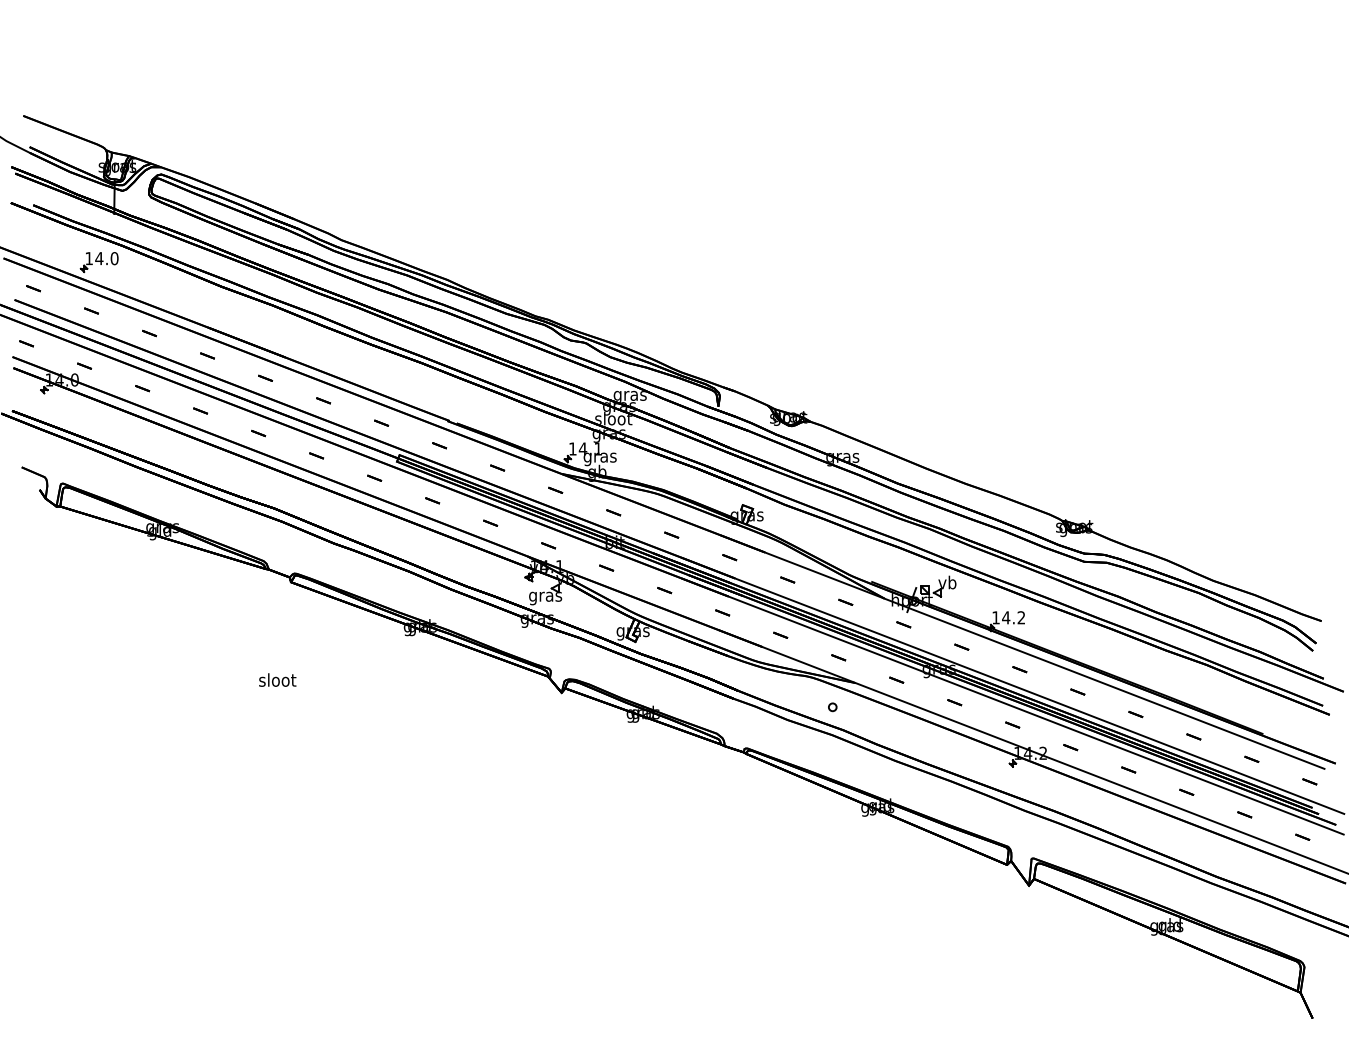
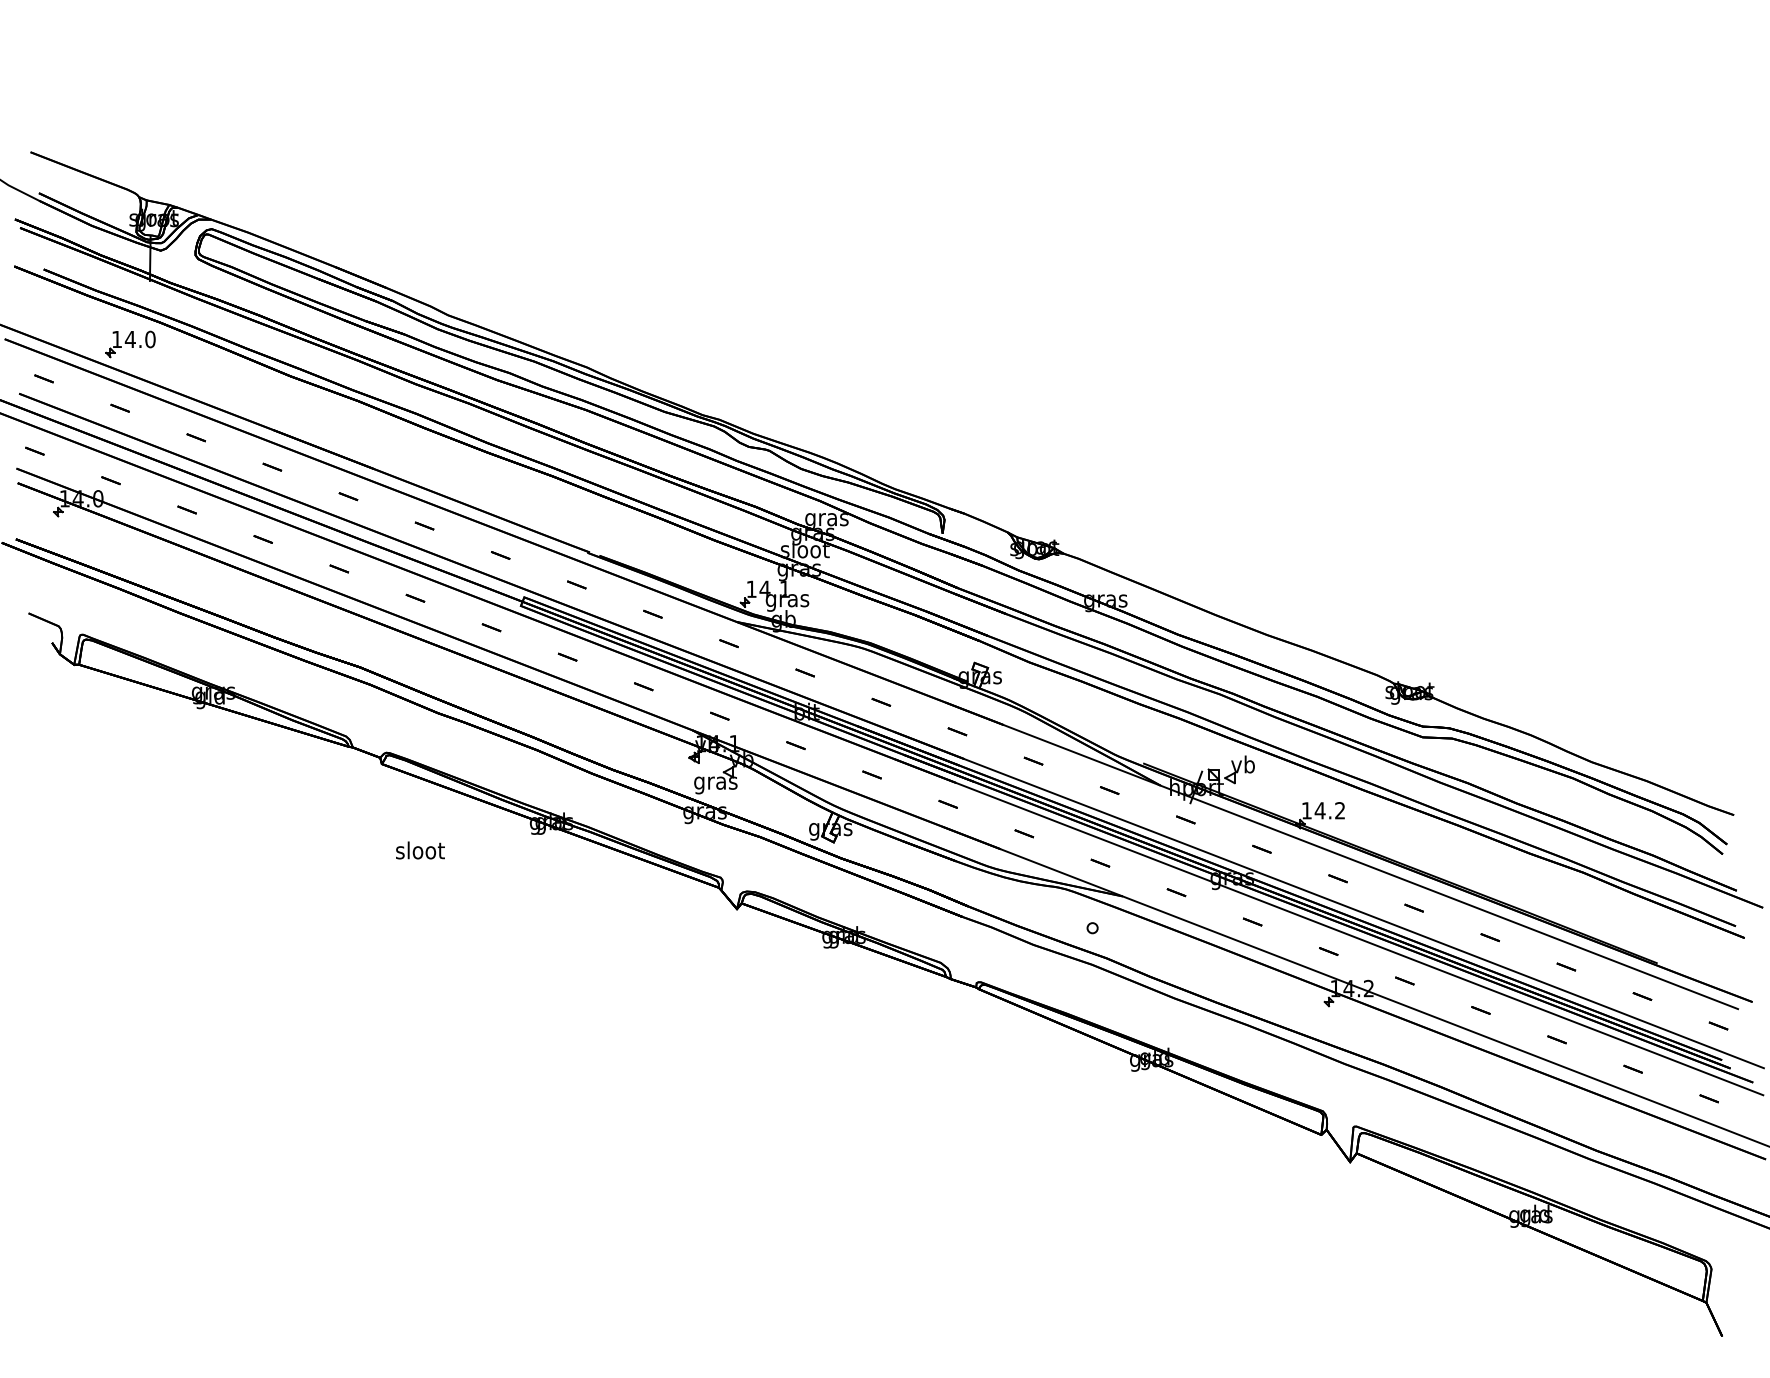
text: (277, 680) -> (420, 850), moved

